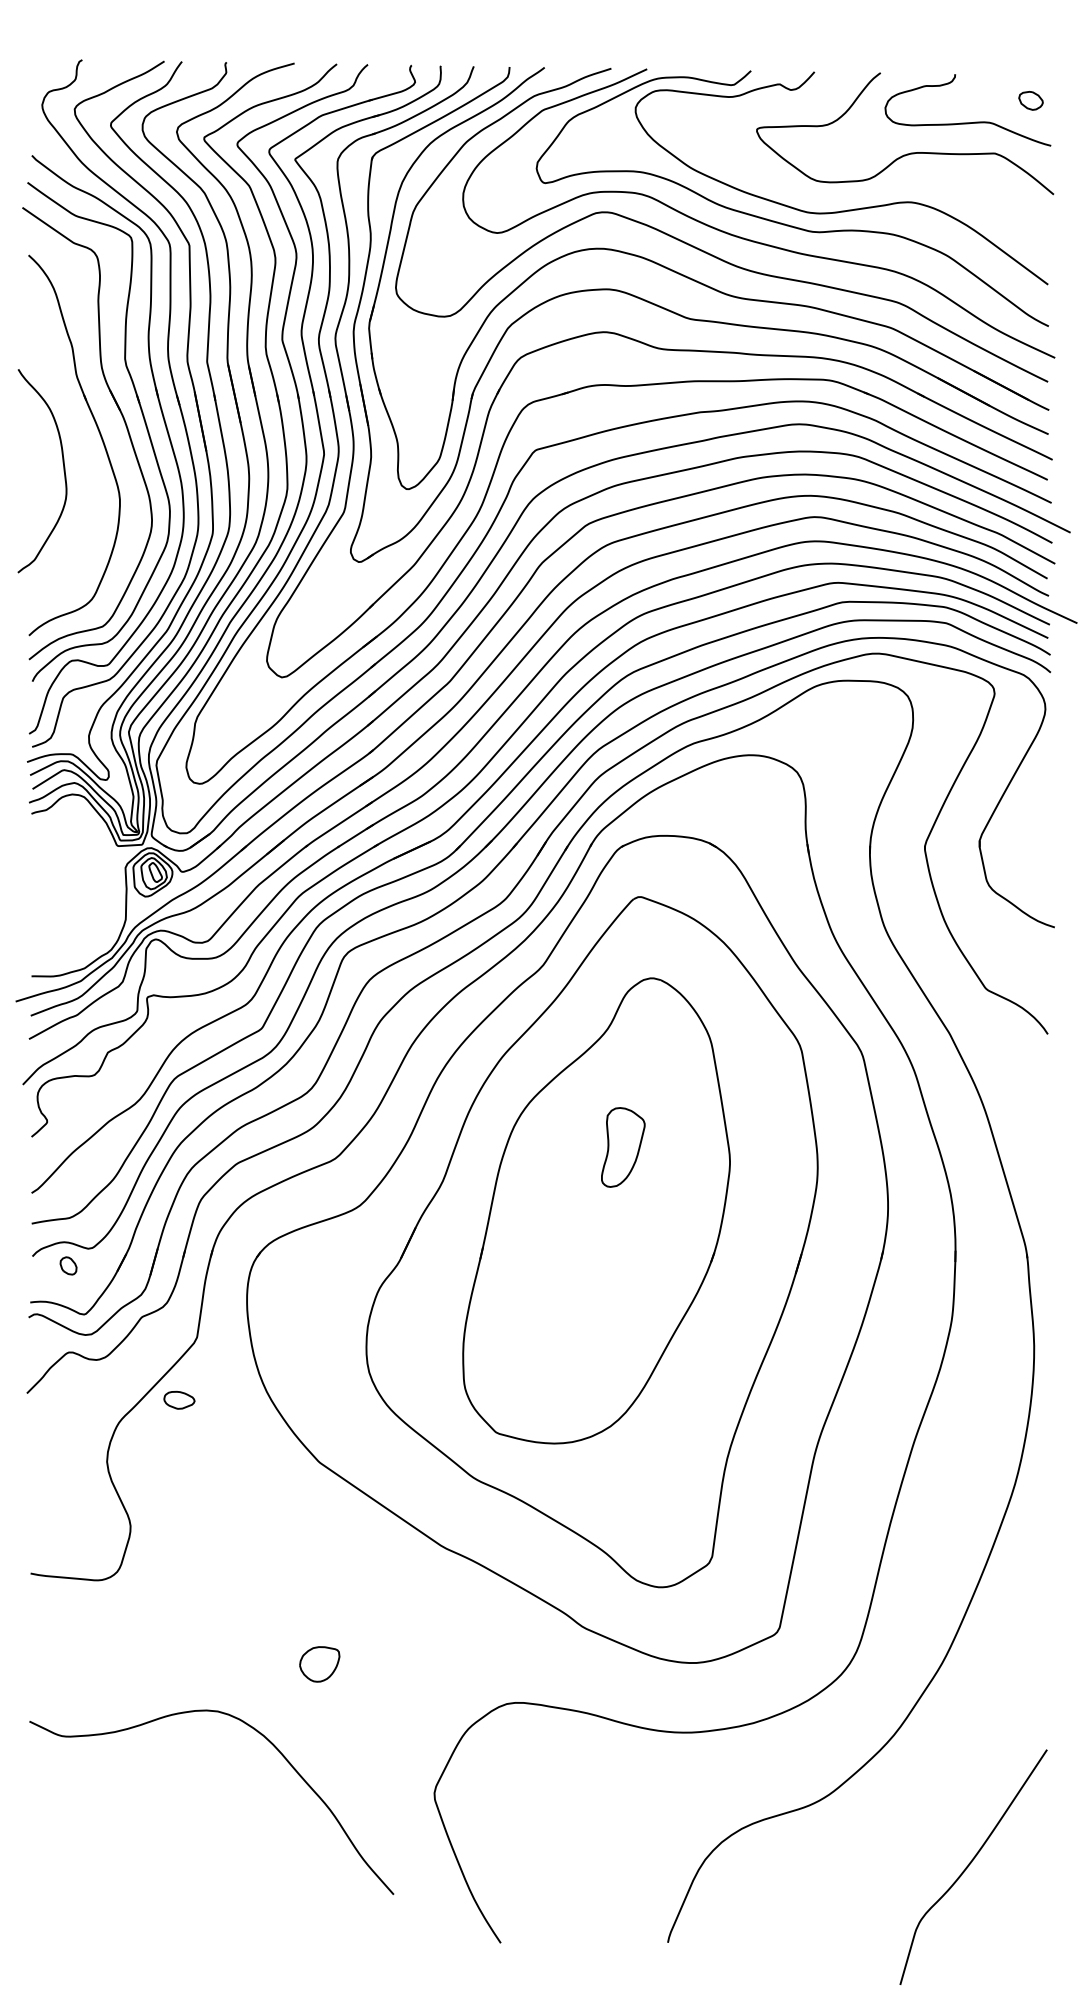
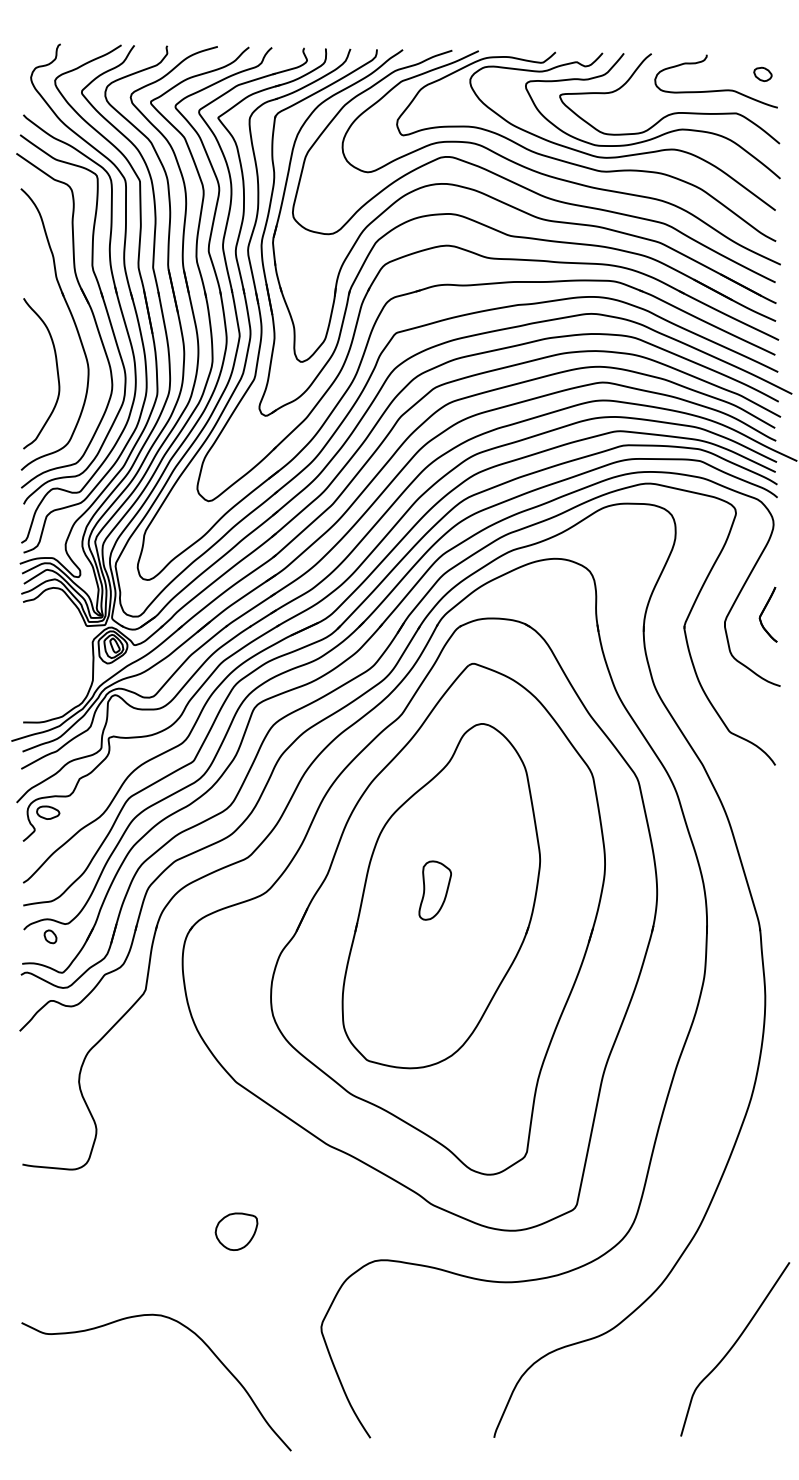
curve: (894, 181) -> (661, 134), added
curve: (63, 471) -> (57, 373), moved
part: (1032, 826) -> (764, 611), added
part: (623, 1147) -> (435, 890), moved
part: (179, 1399) -> (48, 812), moved
part: (319, 1664) -> (236, 1231), size x1.43
curve: (262, 1736) -> (194, 1334), moved
curve: (971, 1863) -> (733, 1346), moved

